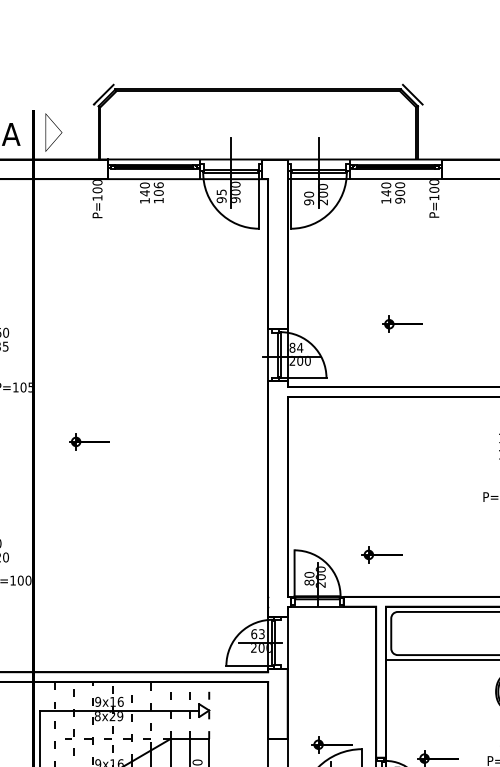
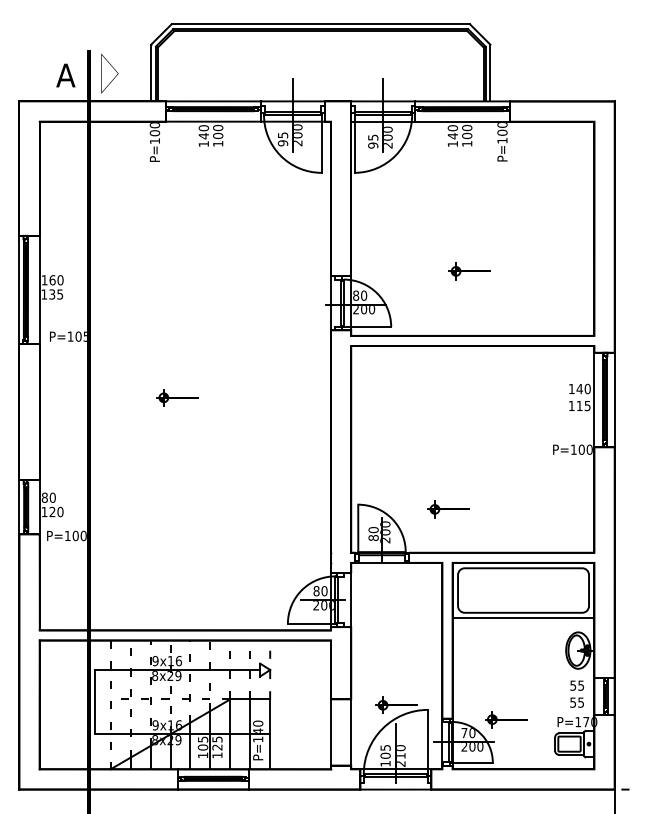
line: (257, 84) -> (320, 24), added
line: (94, 131) -> (151, 72), added
line: (422, 131) -> (490, 72), added
text: (158, 184) -> (217, 127), 106 -> 100
text: (309, 194) -> (373, 137), 90 -> 95
text: (236, 200) -> (298, 143), 900 -> 200
text: (400, 200) -> (467, 143), 900 -> 100
text: (299, 347) -> (363, 295), 84 -> 80
part: (89, 441) -> (177, 397), moved
text: (257, 634) -> (320, 591), 63 -> 80

